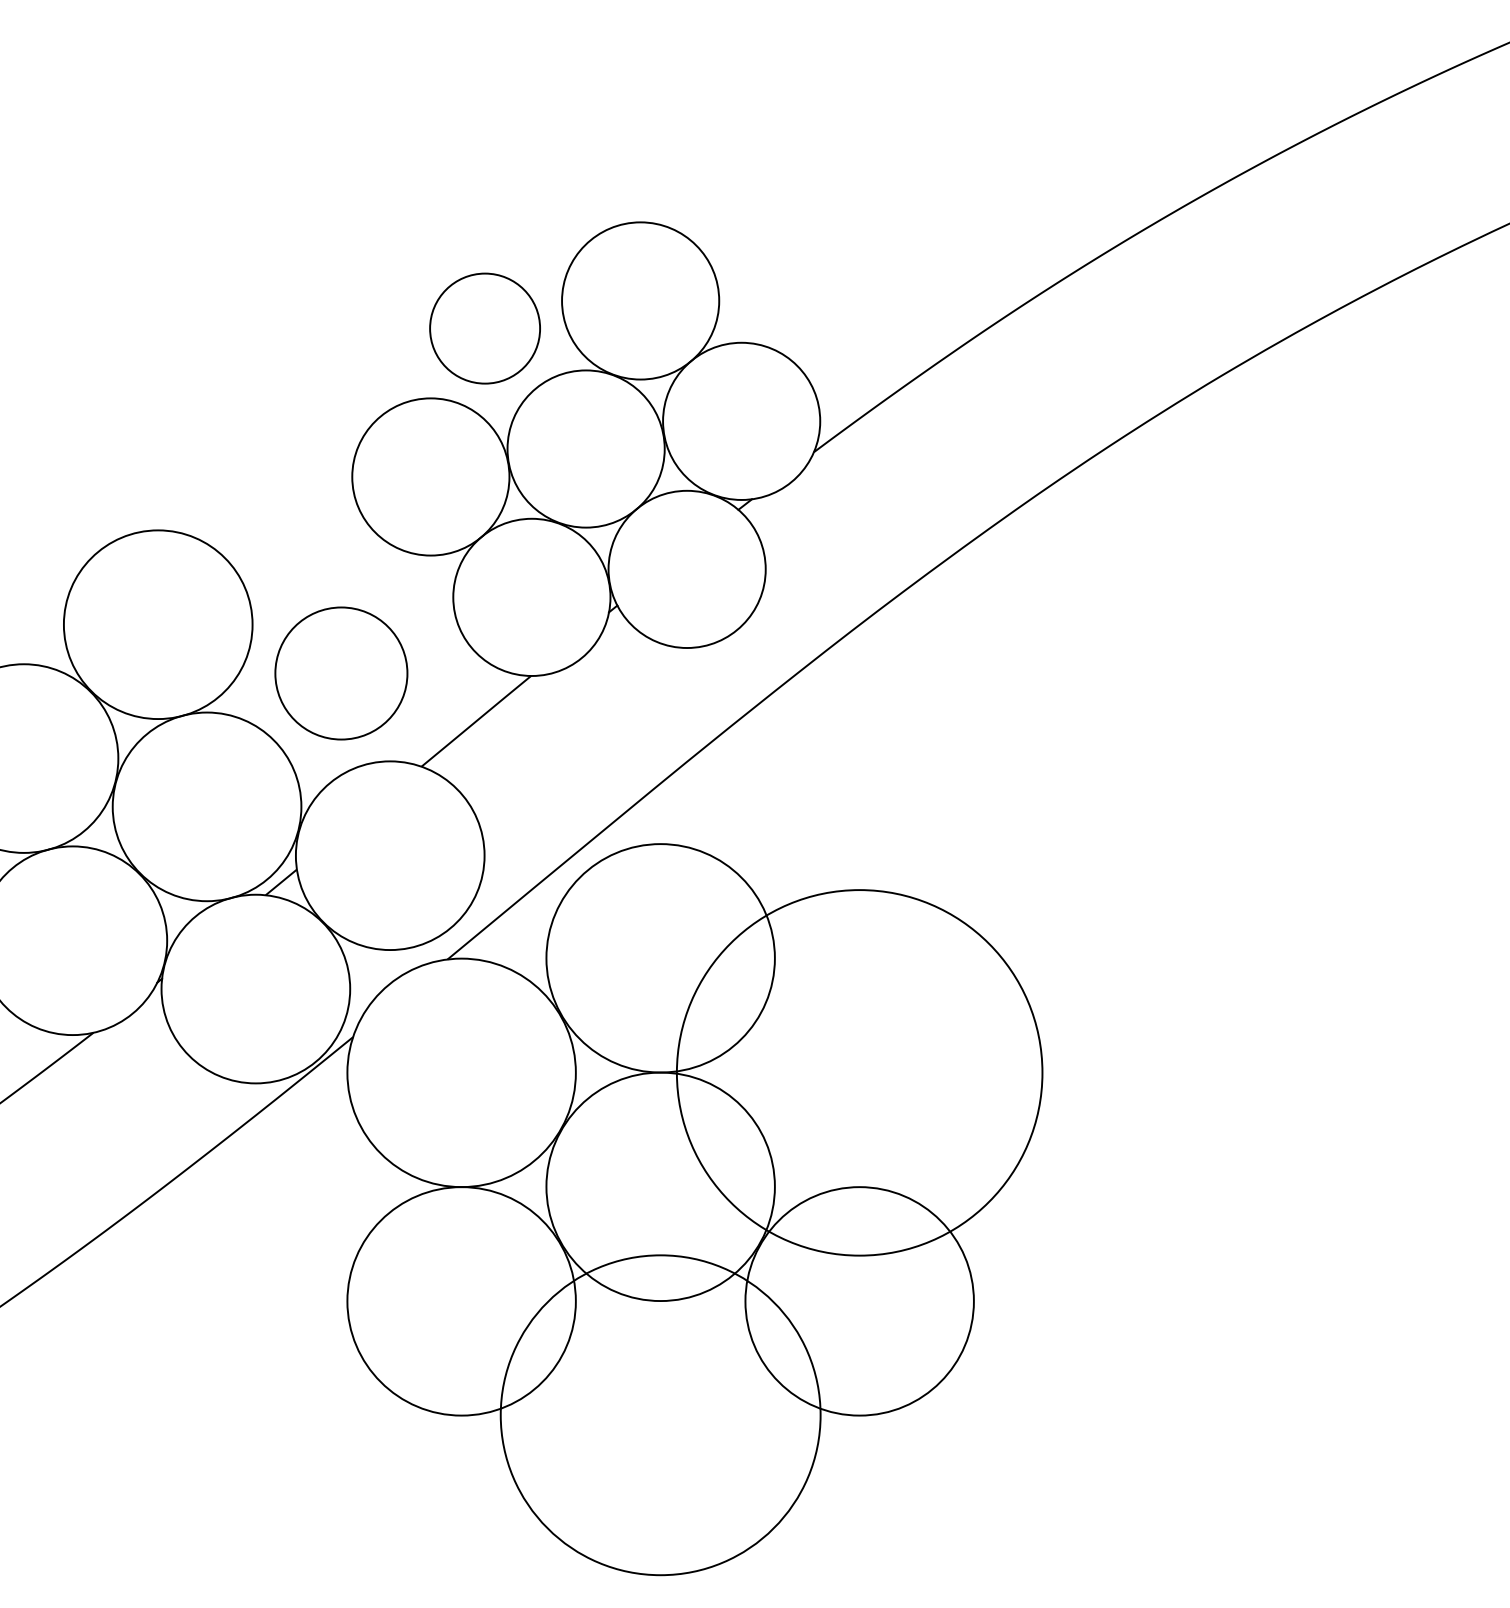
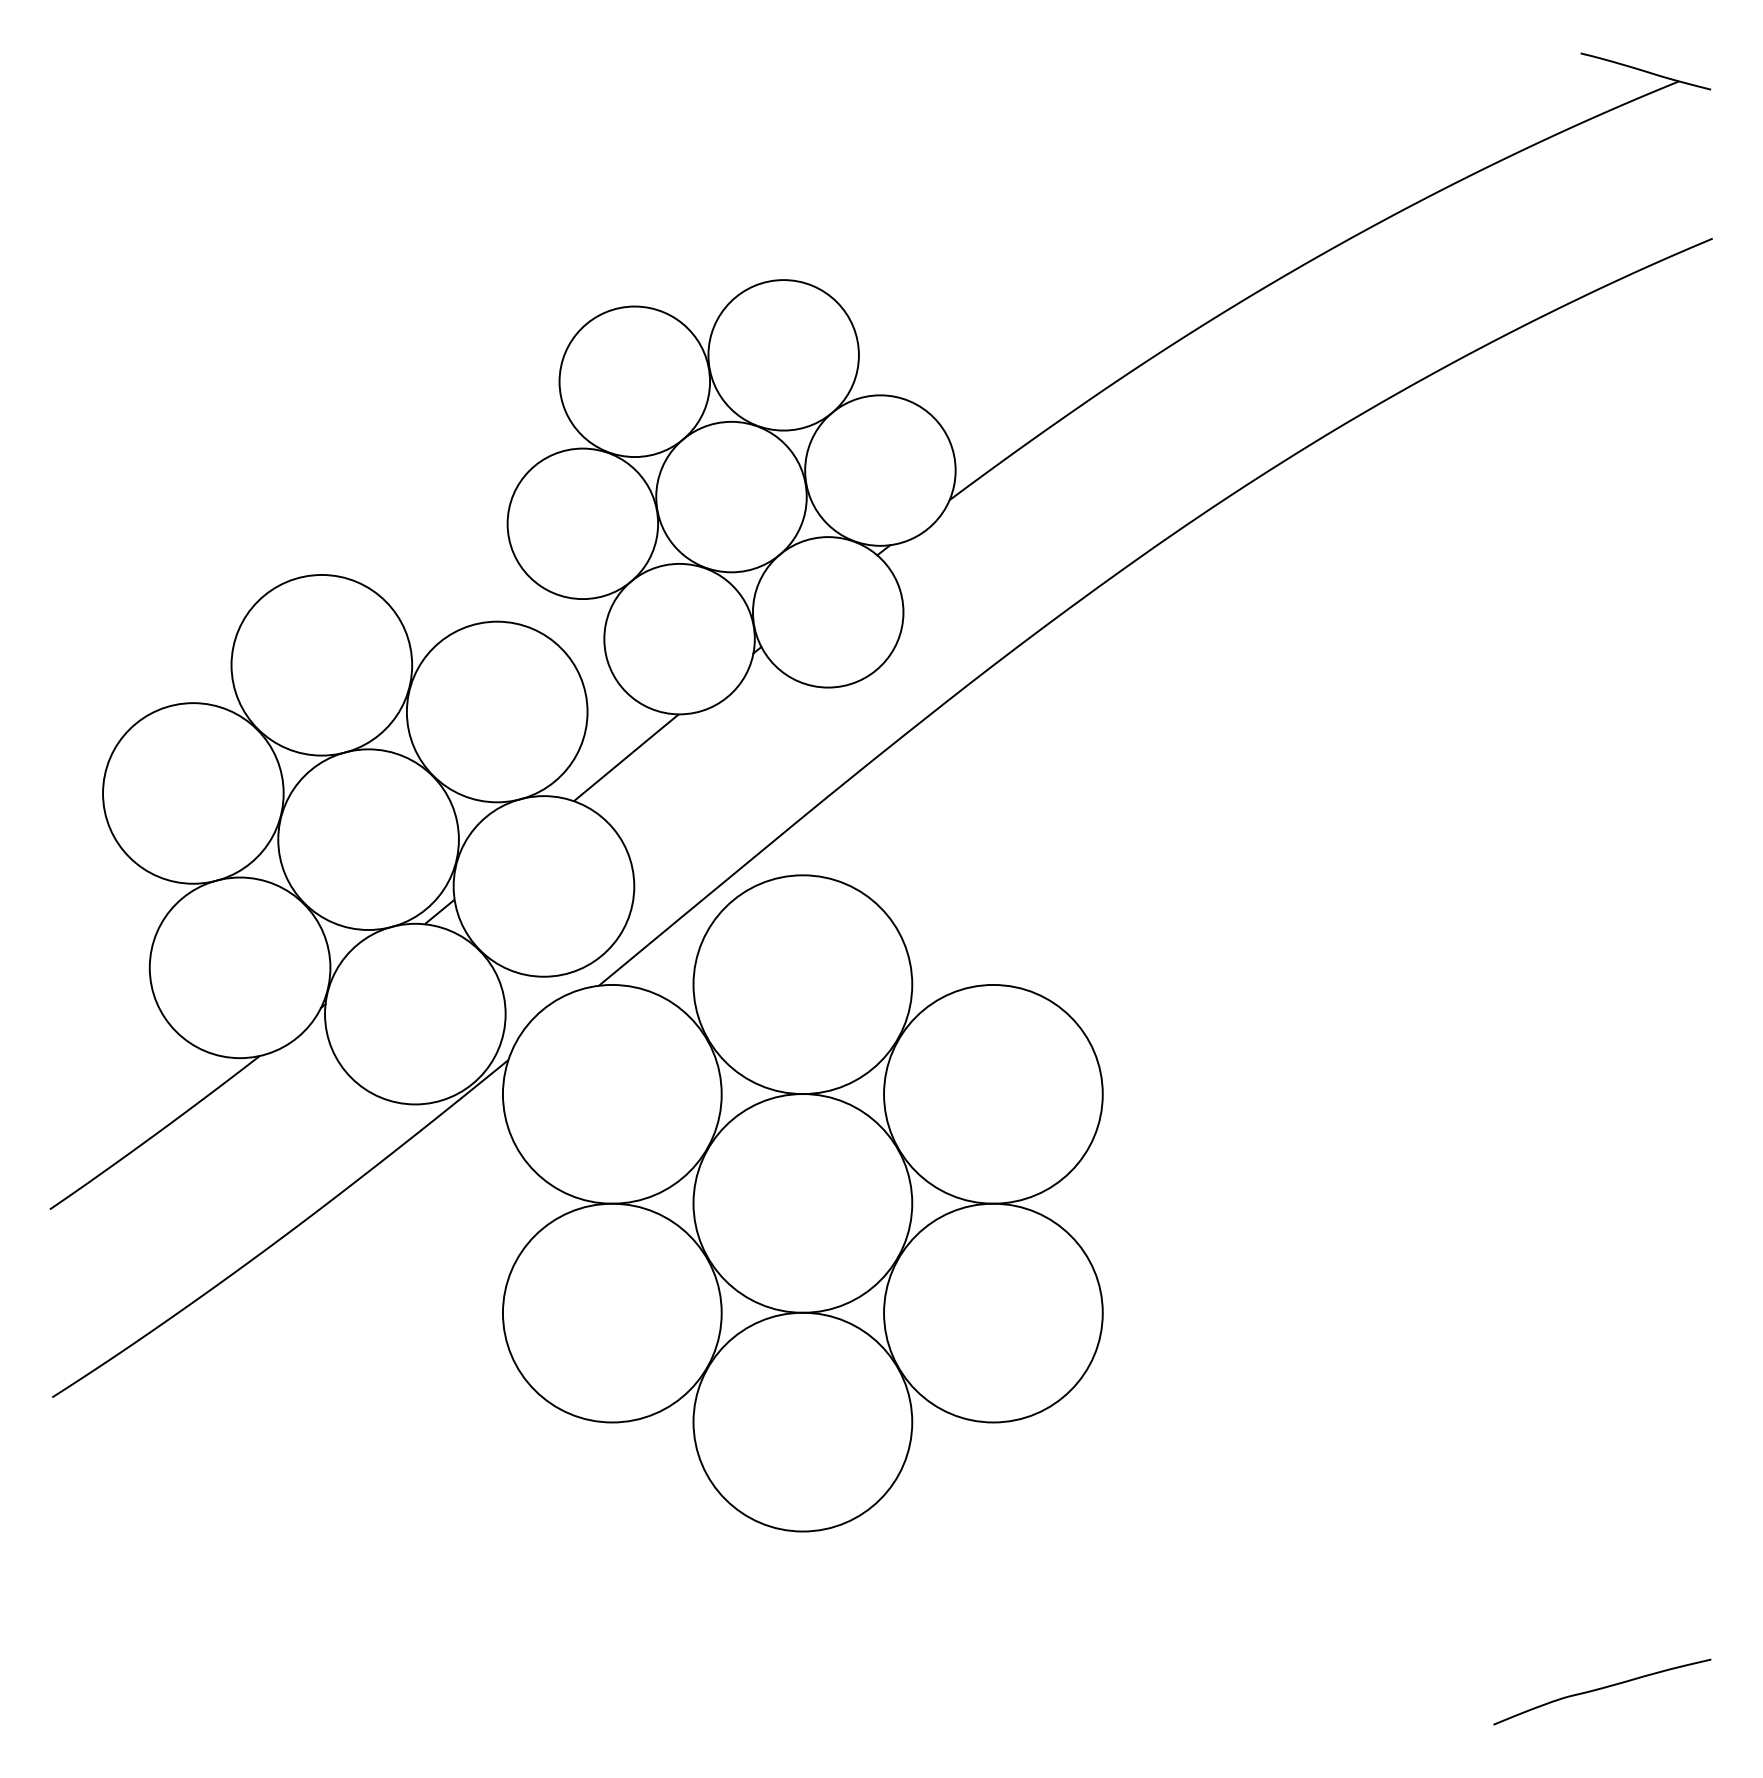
circle: (484, 328) -> (634, 381), size x1.43
circle: (340, 672) -> (496, 711), size x1.43
circle: (859, 1071) -> (993, 1093), size x0.62
circle: (660, 1414) -> (802, 1421), size x0.71

